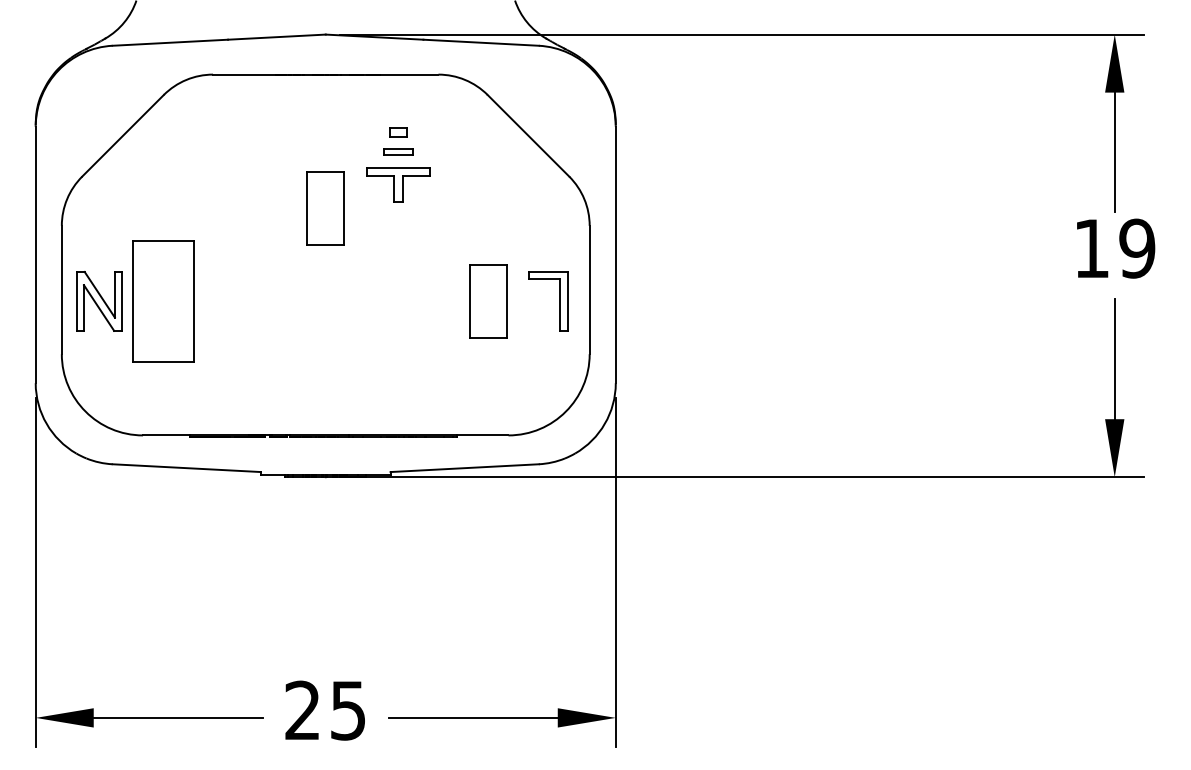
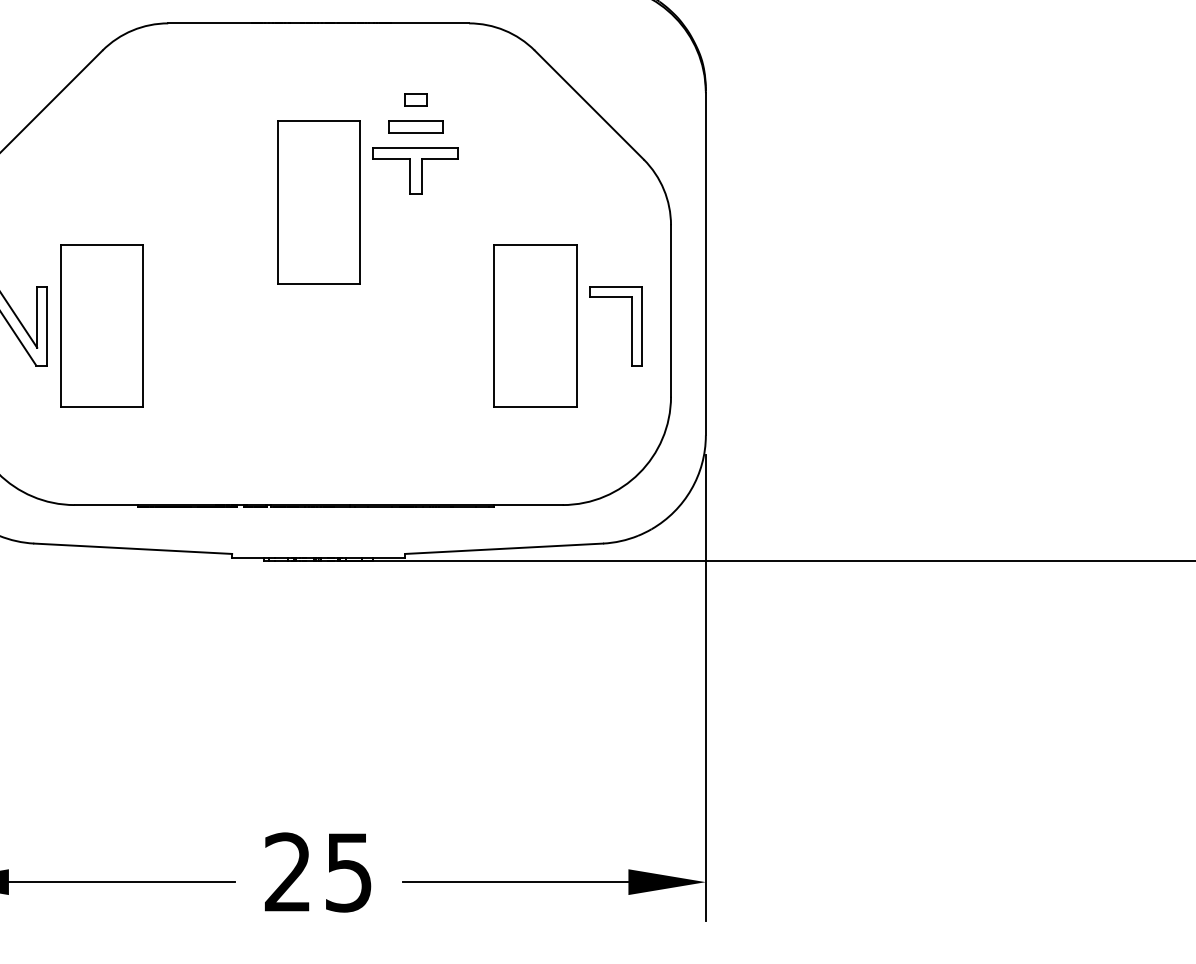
part: (398, 152) -> (415, 127), size x1.43
part: (325, 208) -> (318, 202), size x1.67
part: (487, 301) -> (534, 326), size x1.67

